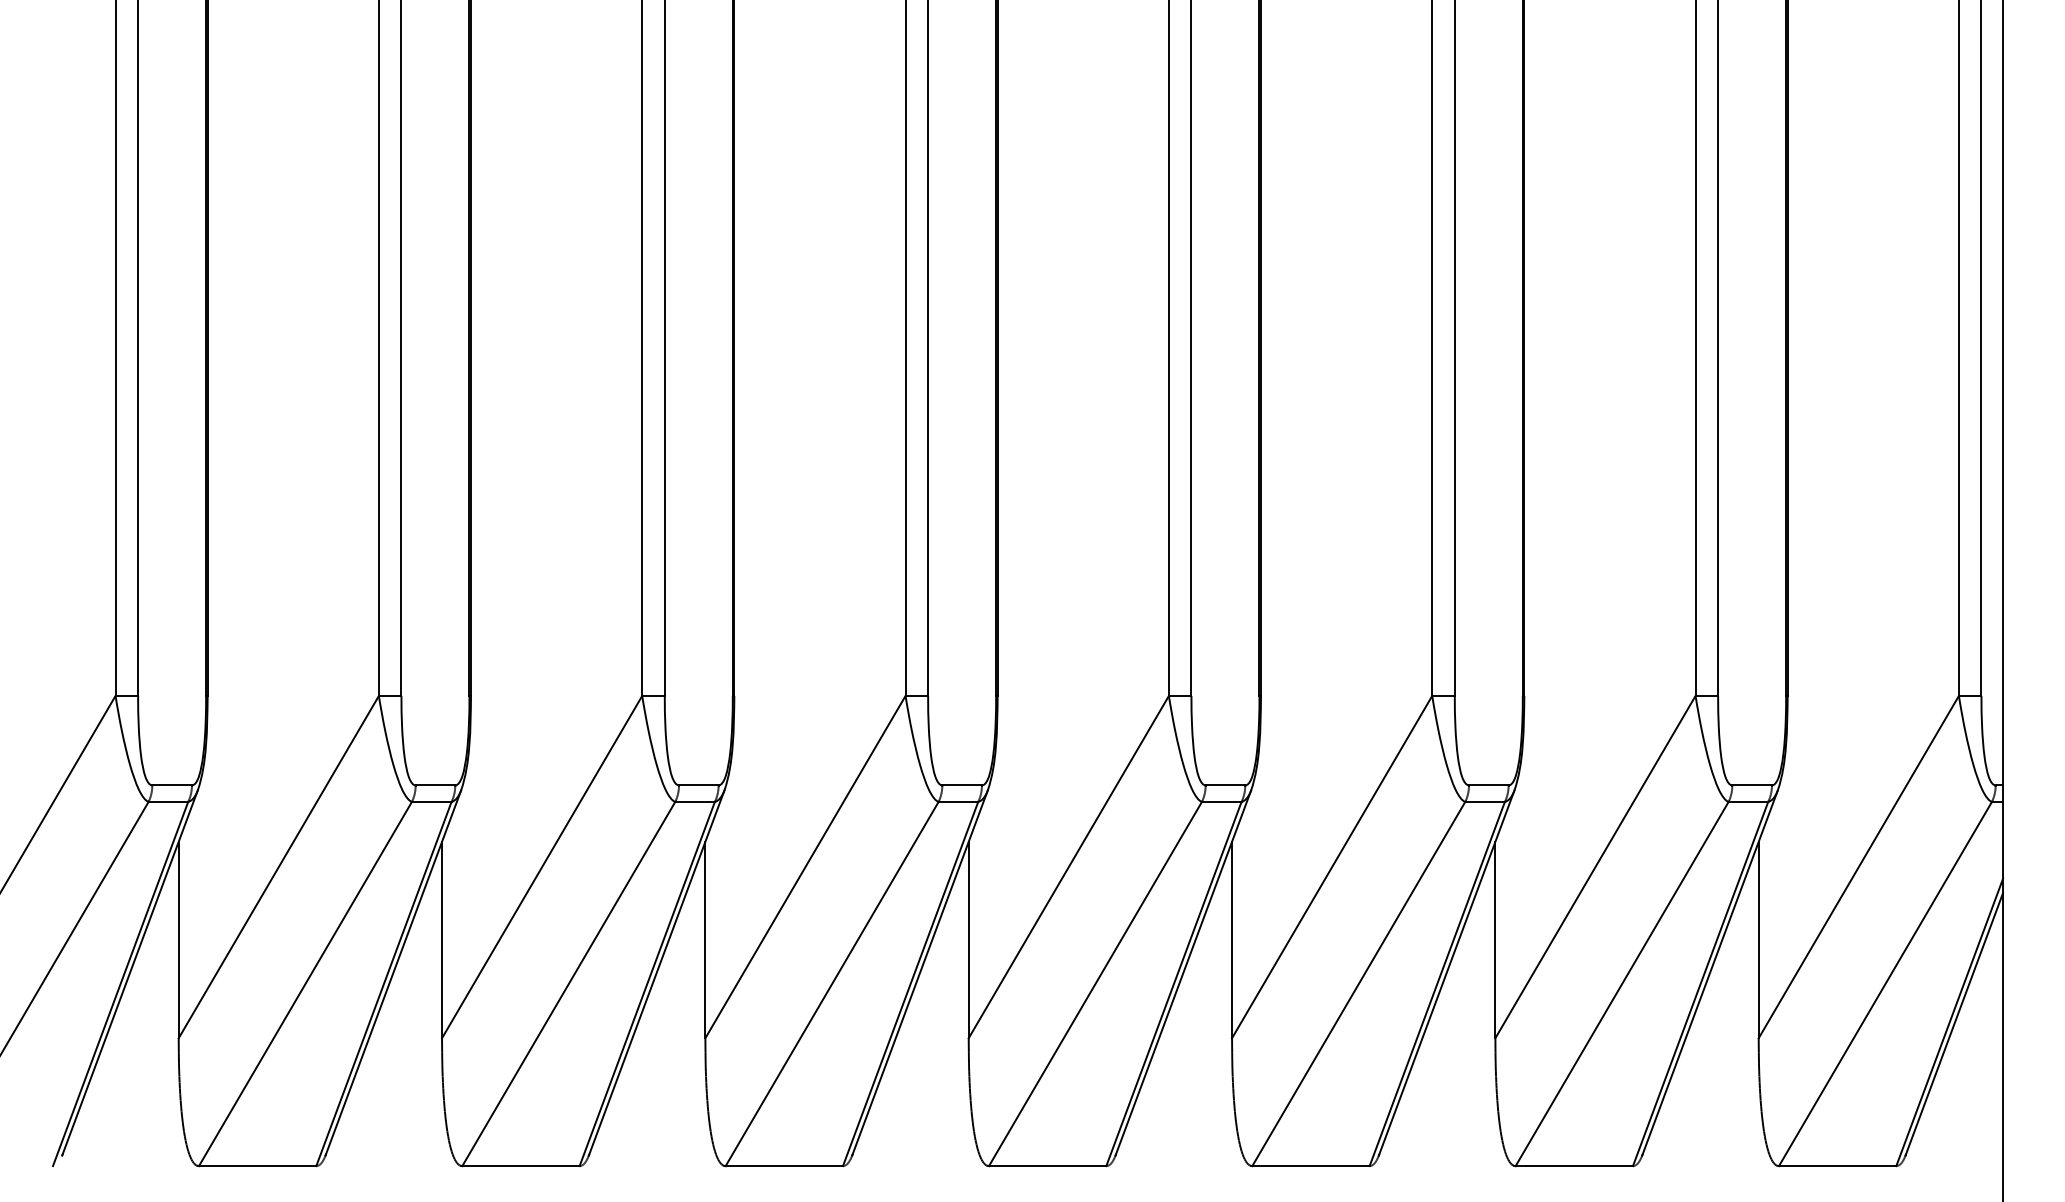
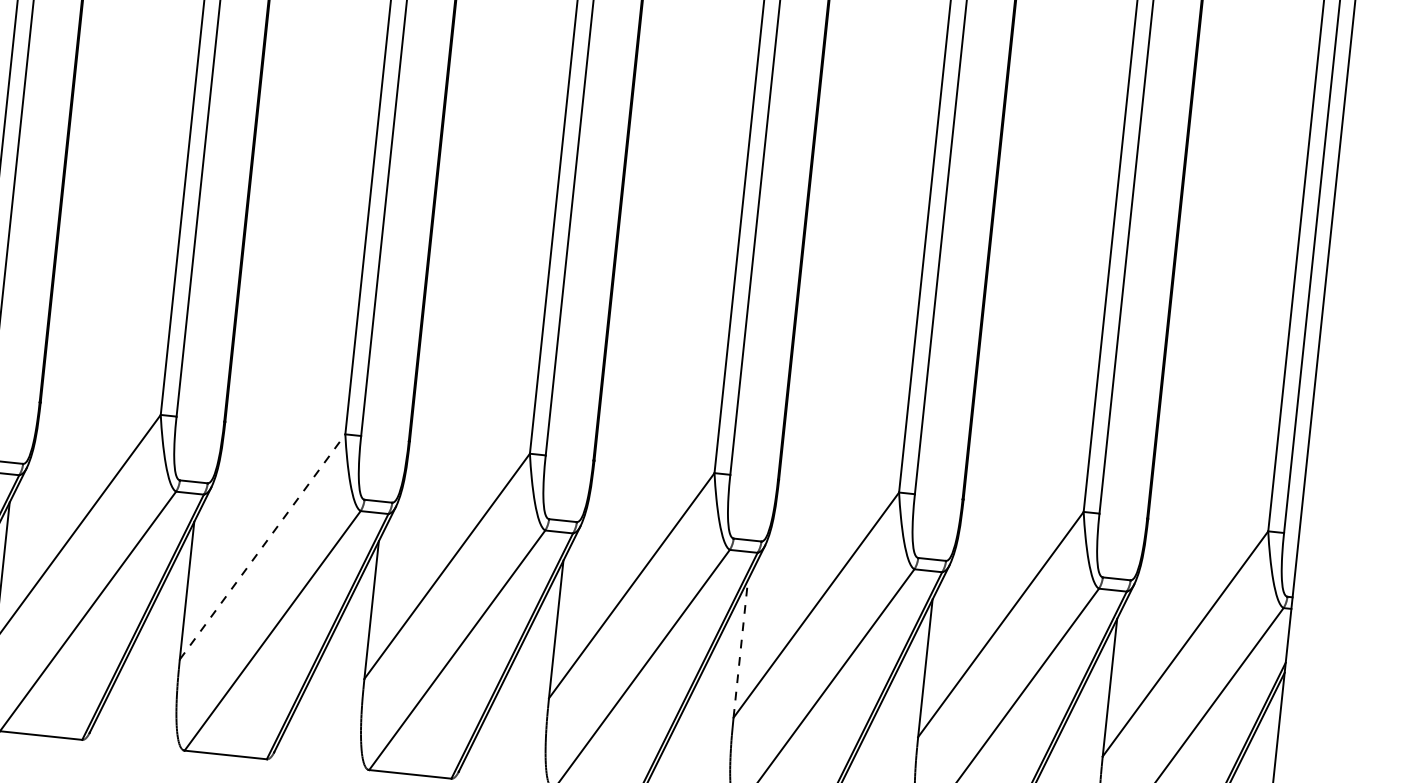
line: (542, 866) -> (262, 546), solid -> dashed
line: (1232, 939) -> (741, 648), solid -> dashed

